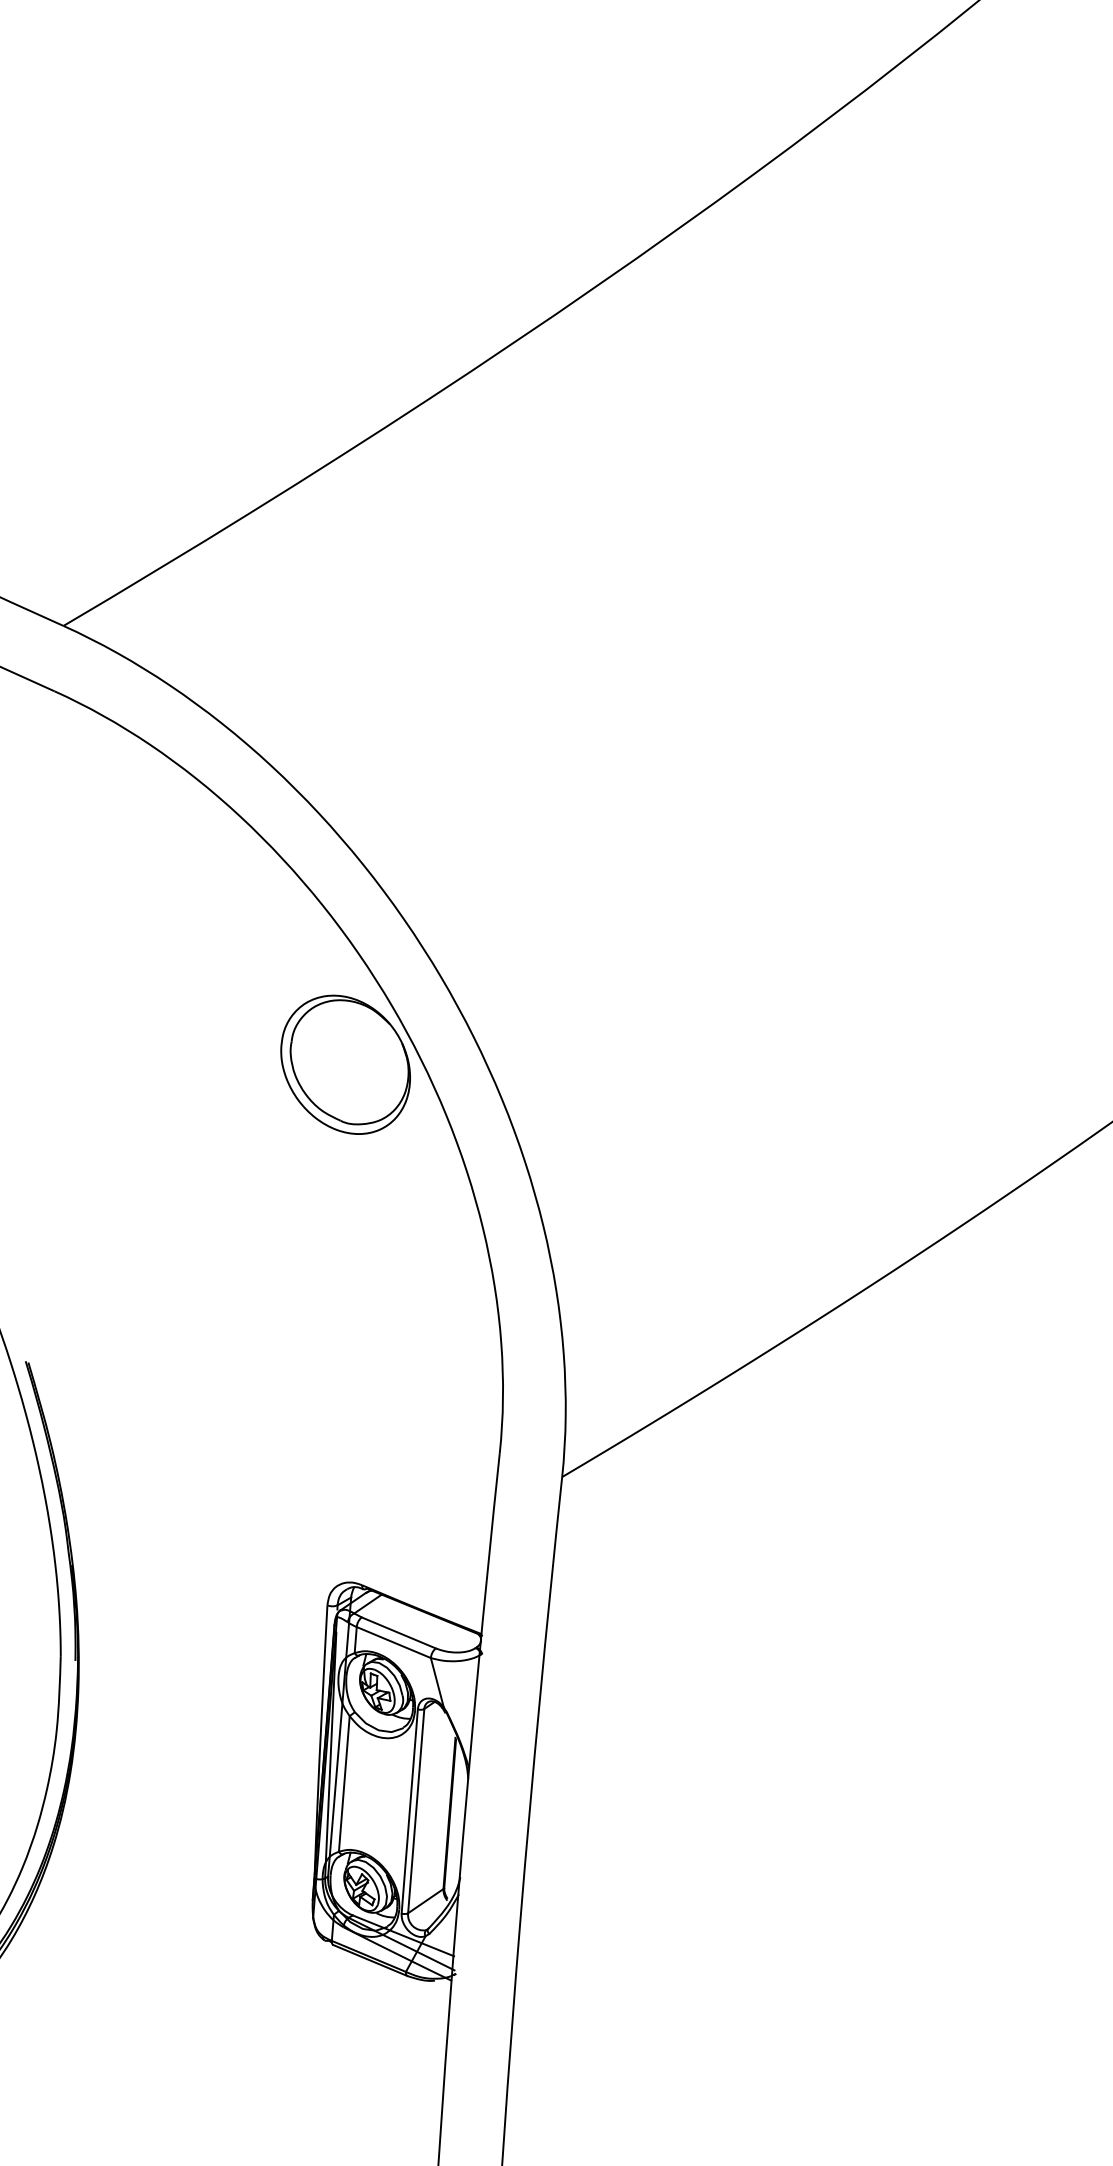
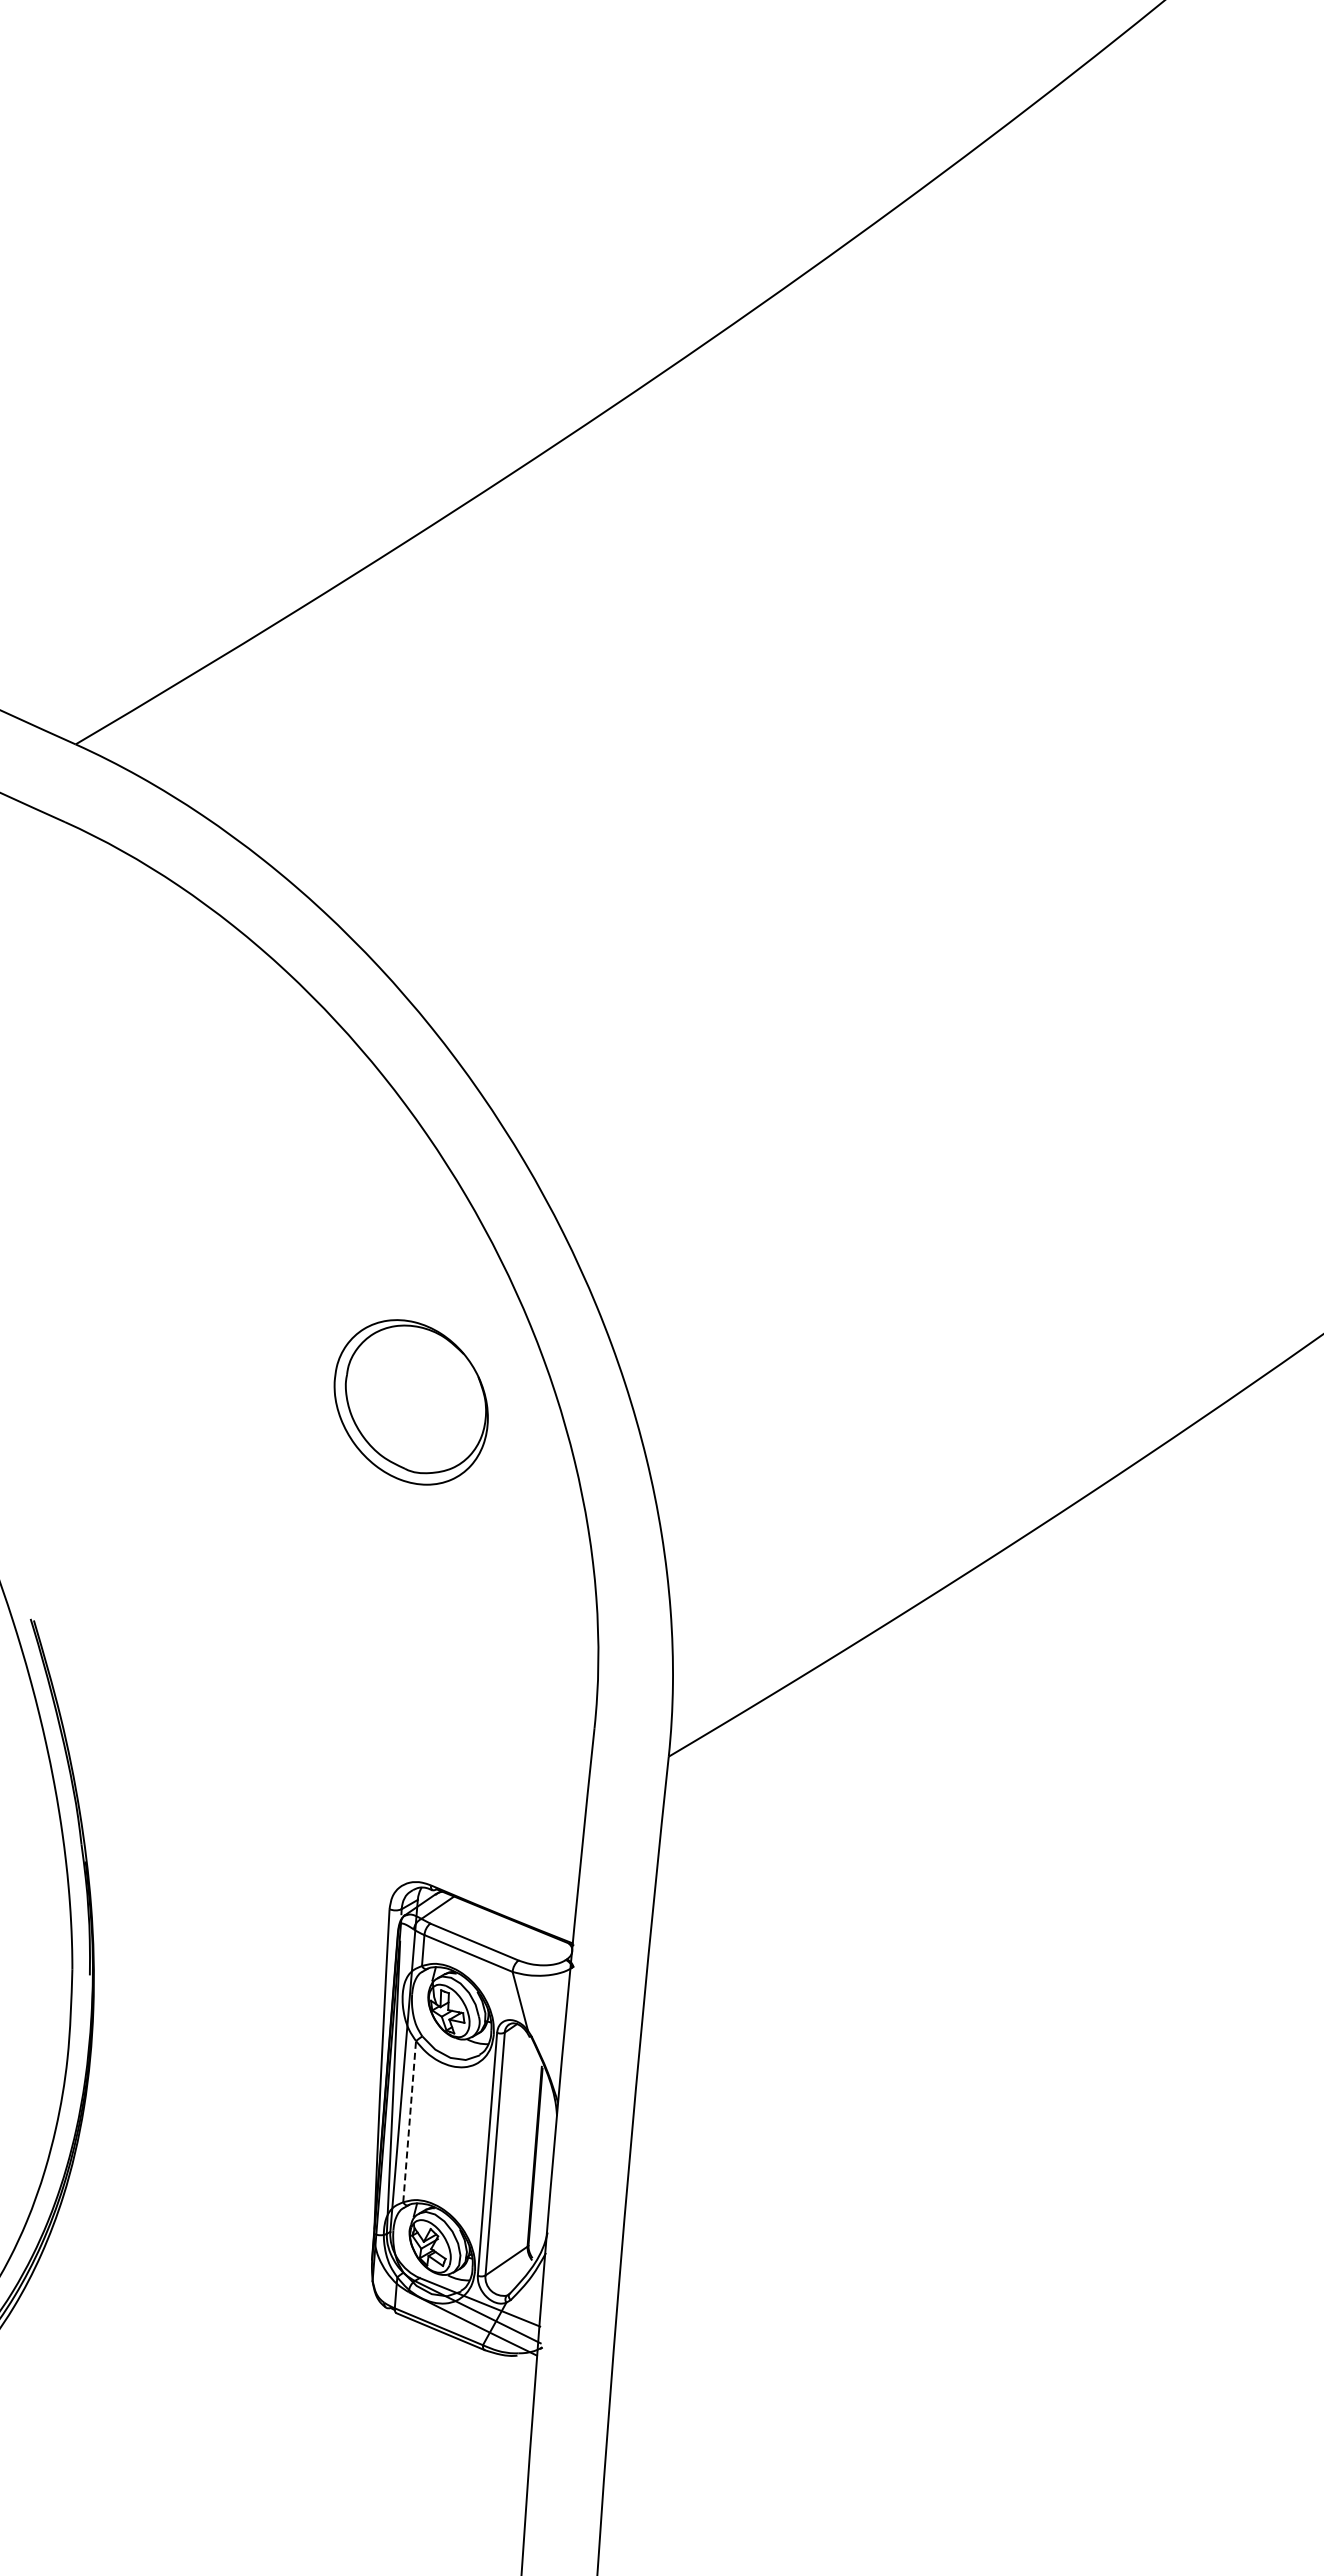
part: (345, 1064) -> (410, 1402), moved
line: (344, 1783) -> (409, 2121), solid -> dashed

